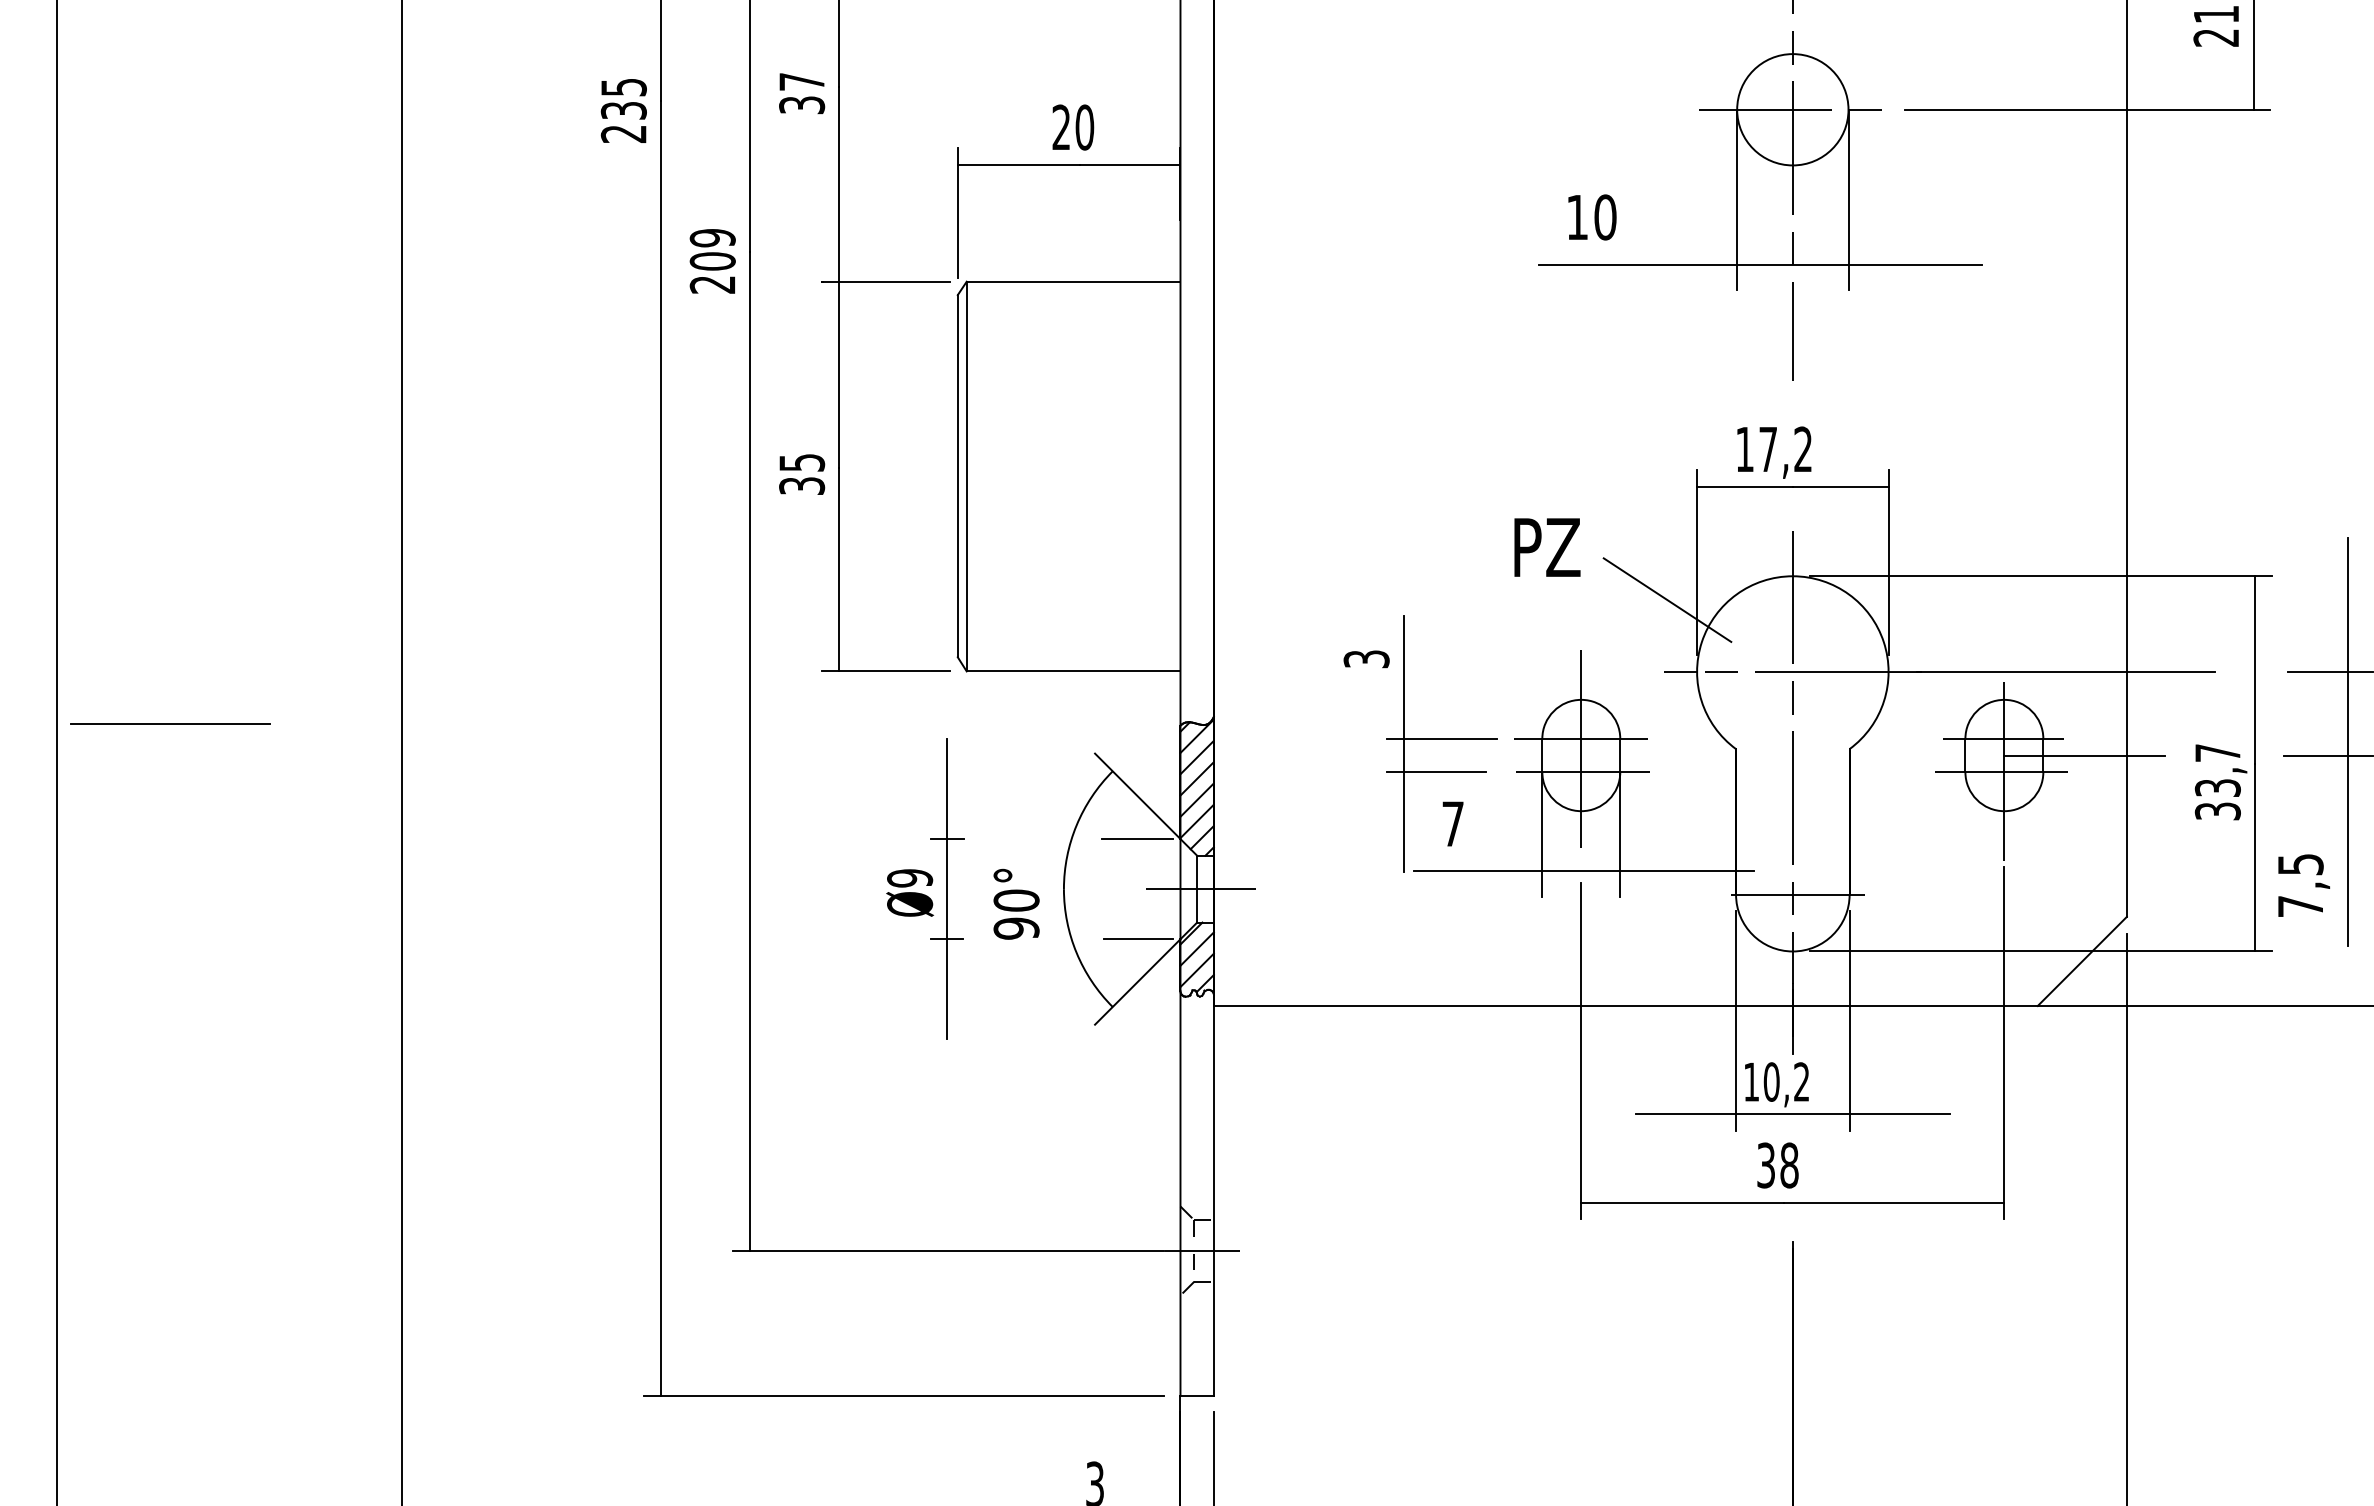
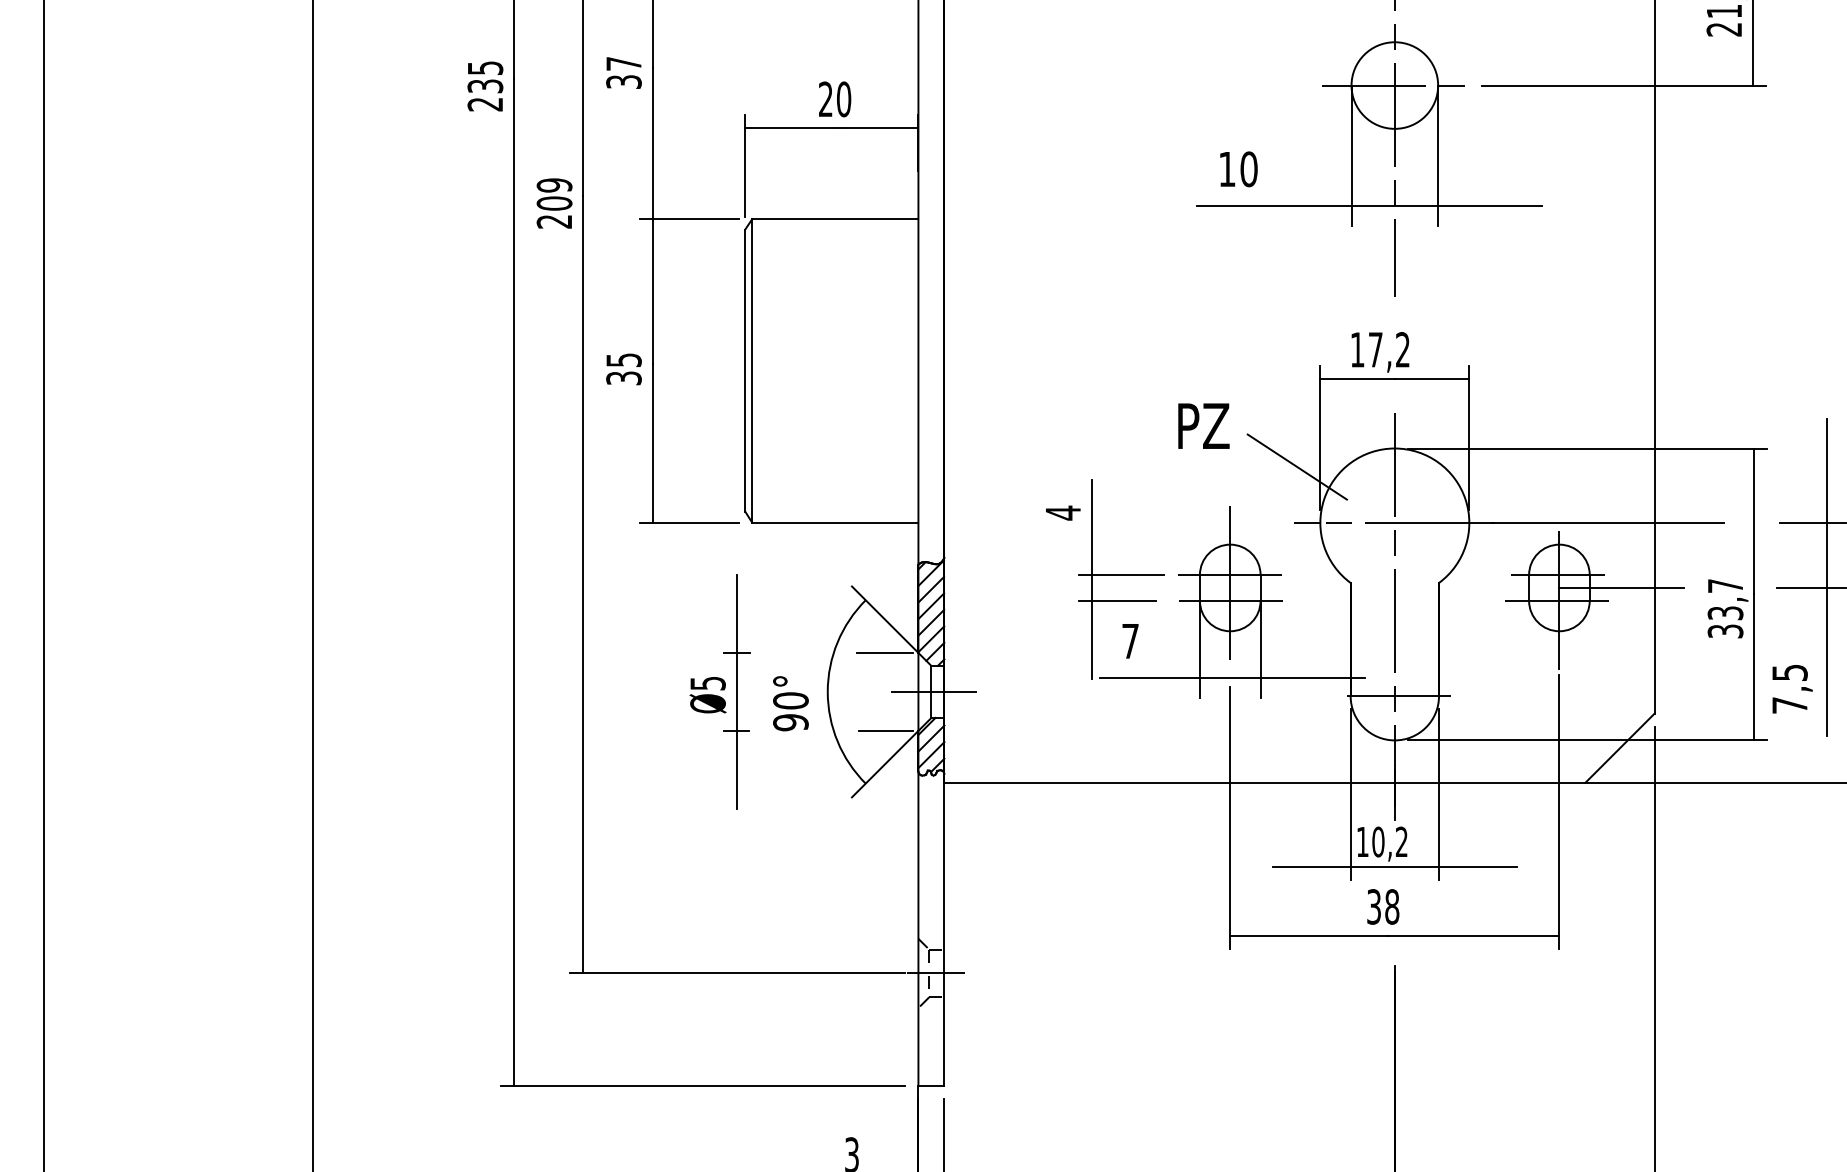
text: (1366, 659) -> (1063, 513), 3 -> 4
line: (170, 723) -> (132, 563), removed
text: (909, 878) -> (707, 683), Ø9 -> Ø5

